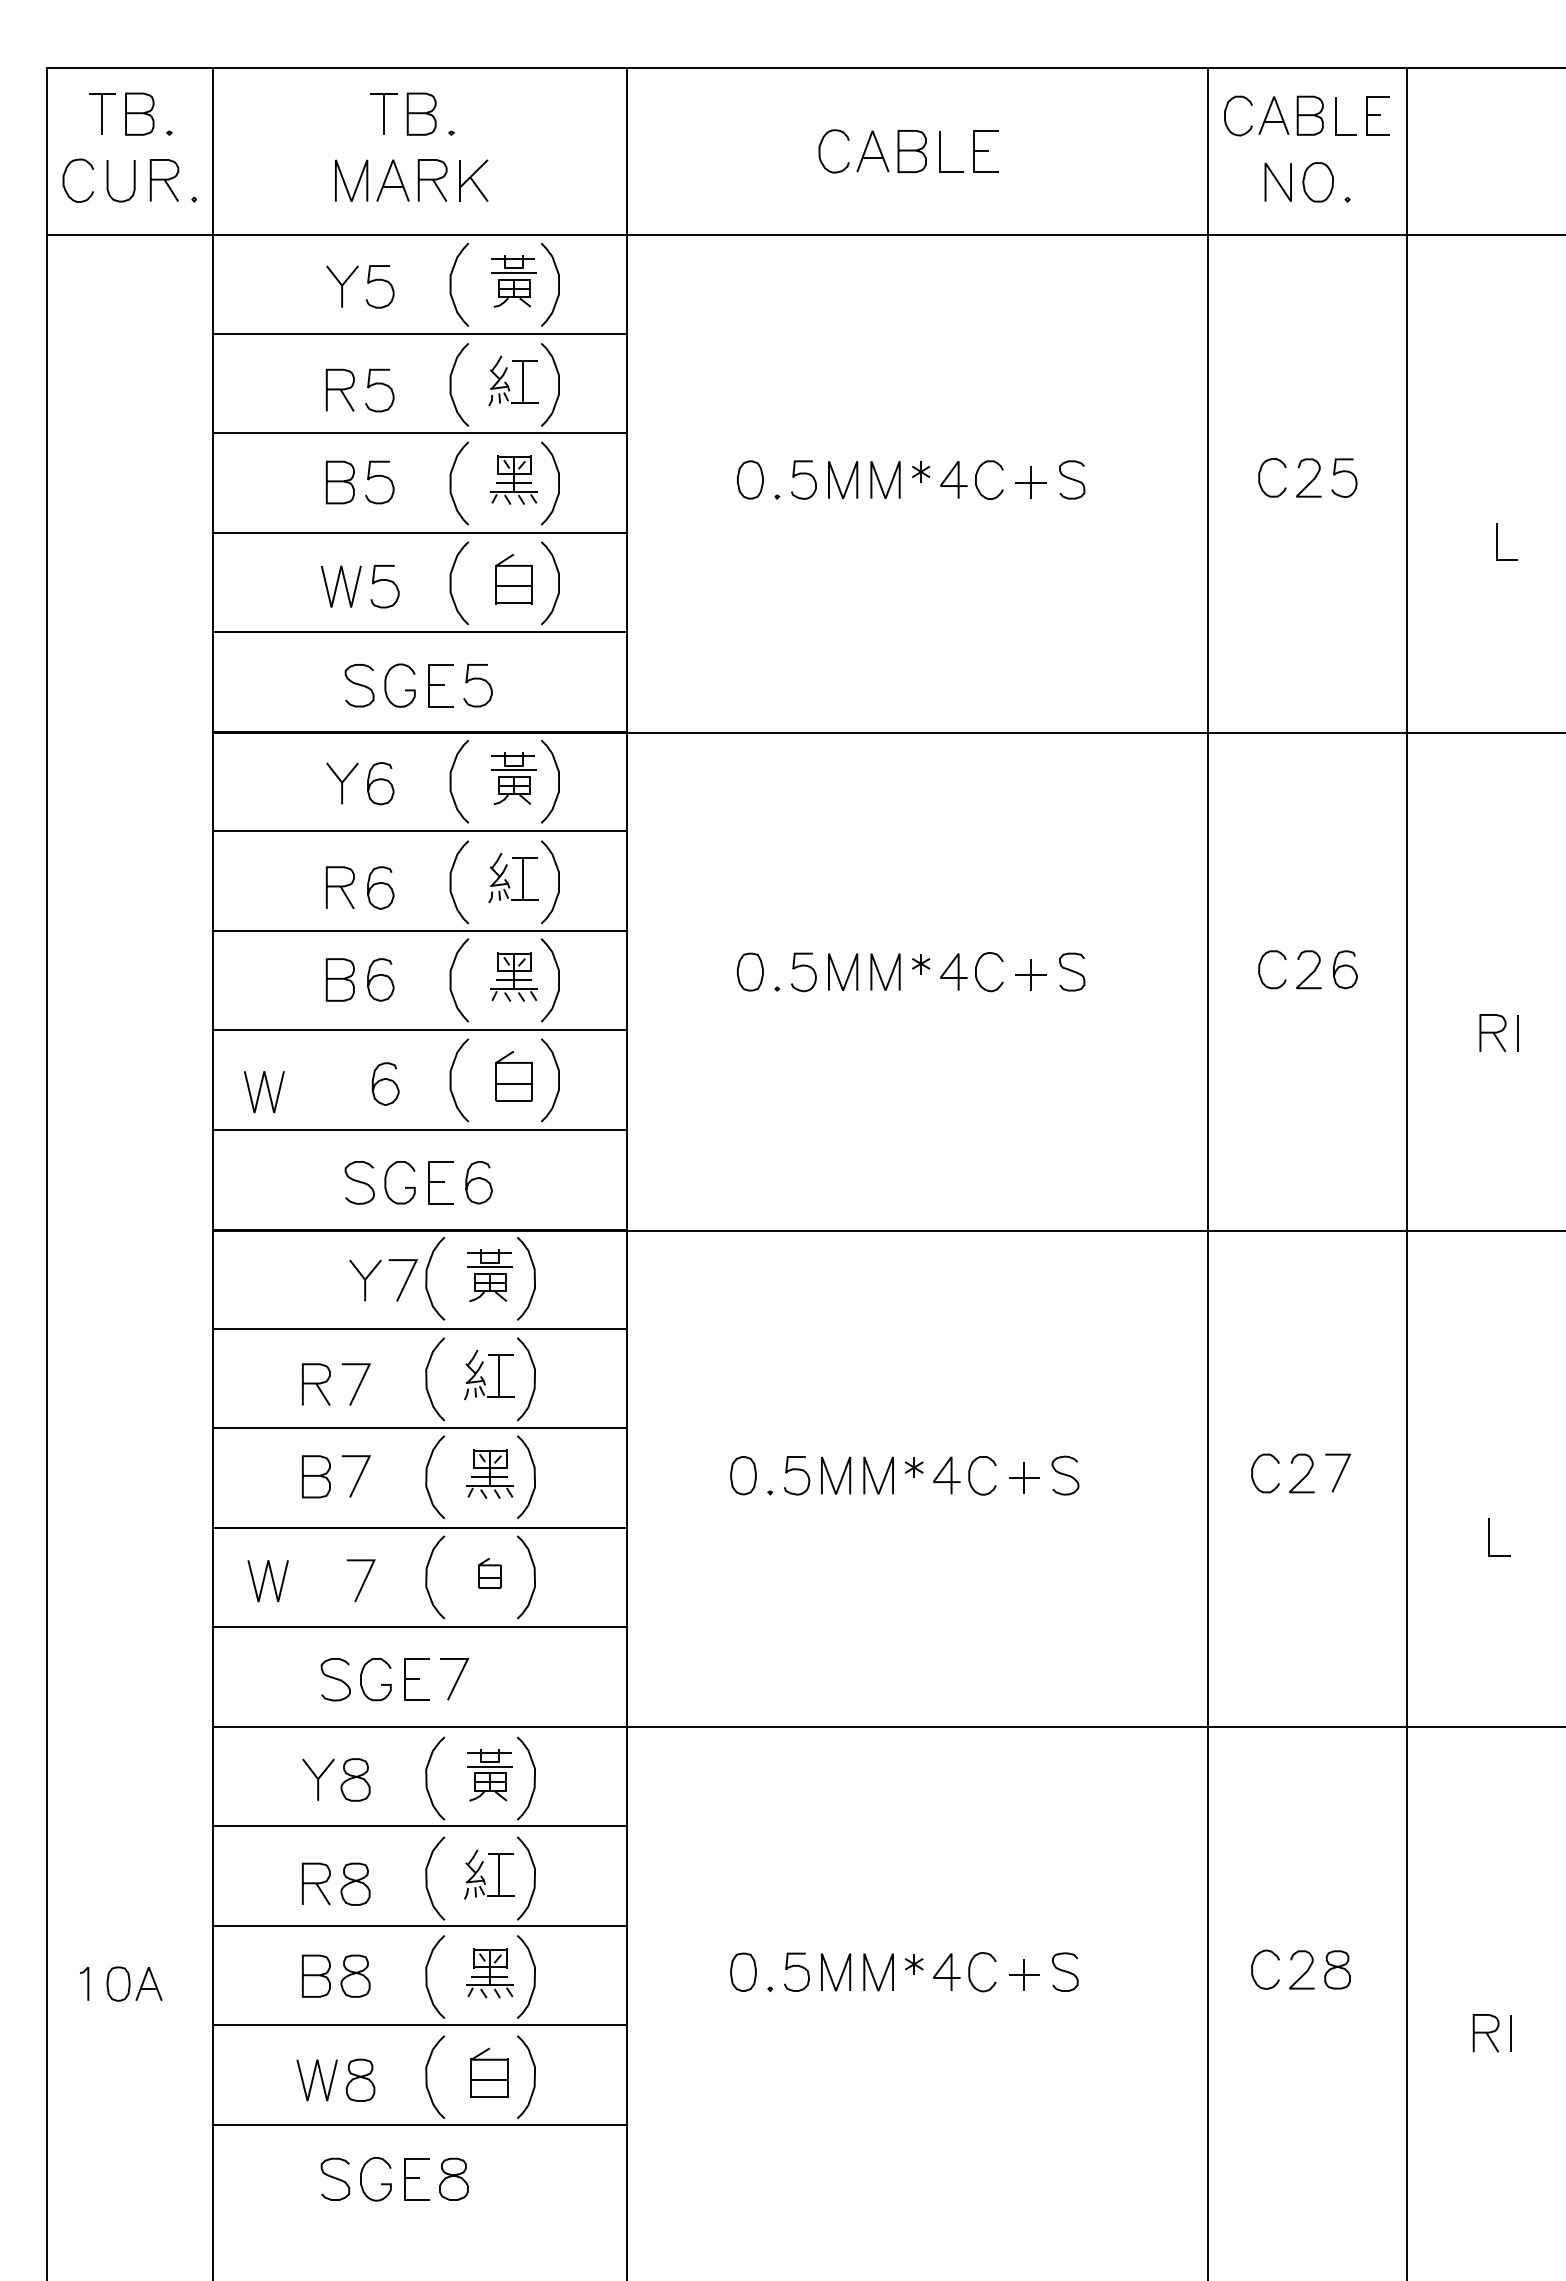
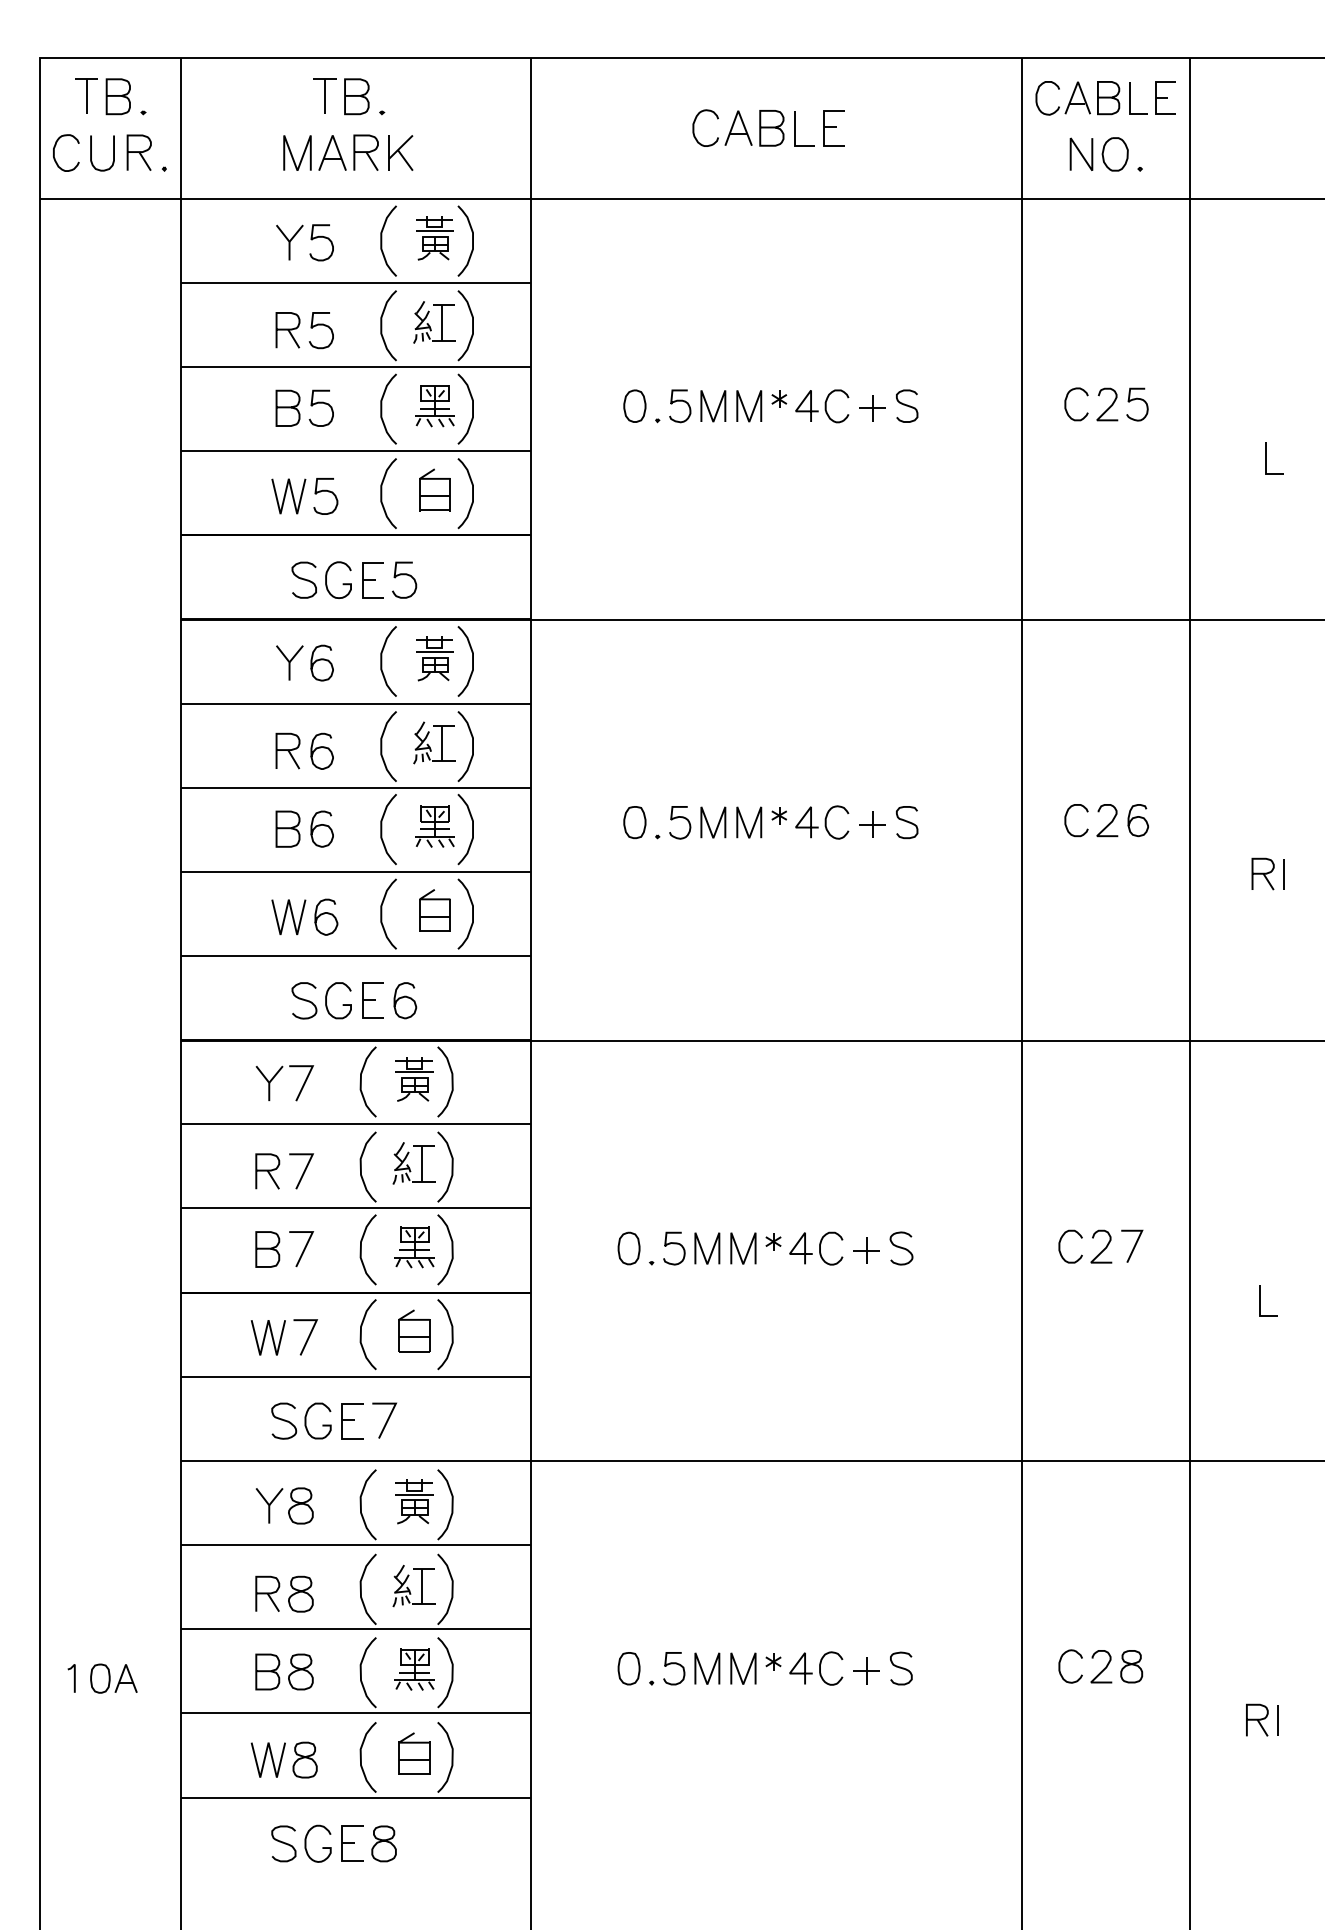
line: (260, 1092) -> (285, 917), moved
part: (373, 1271) -> (276, 1075), moved
part: (489, 1573) -> (414, 1331), size x1.67
line: (264, 1581) -> (265, 1338), moved

